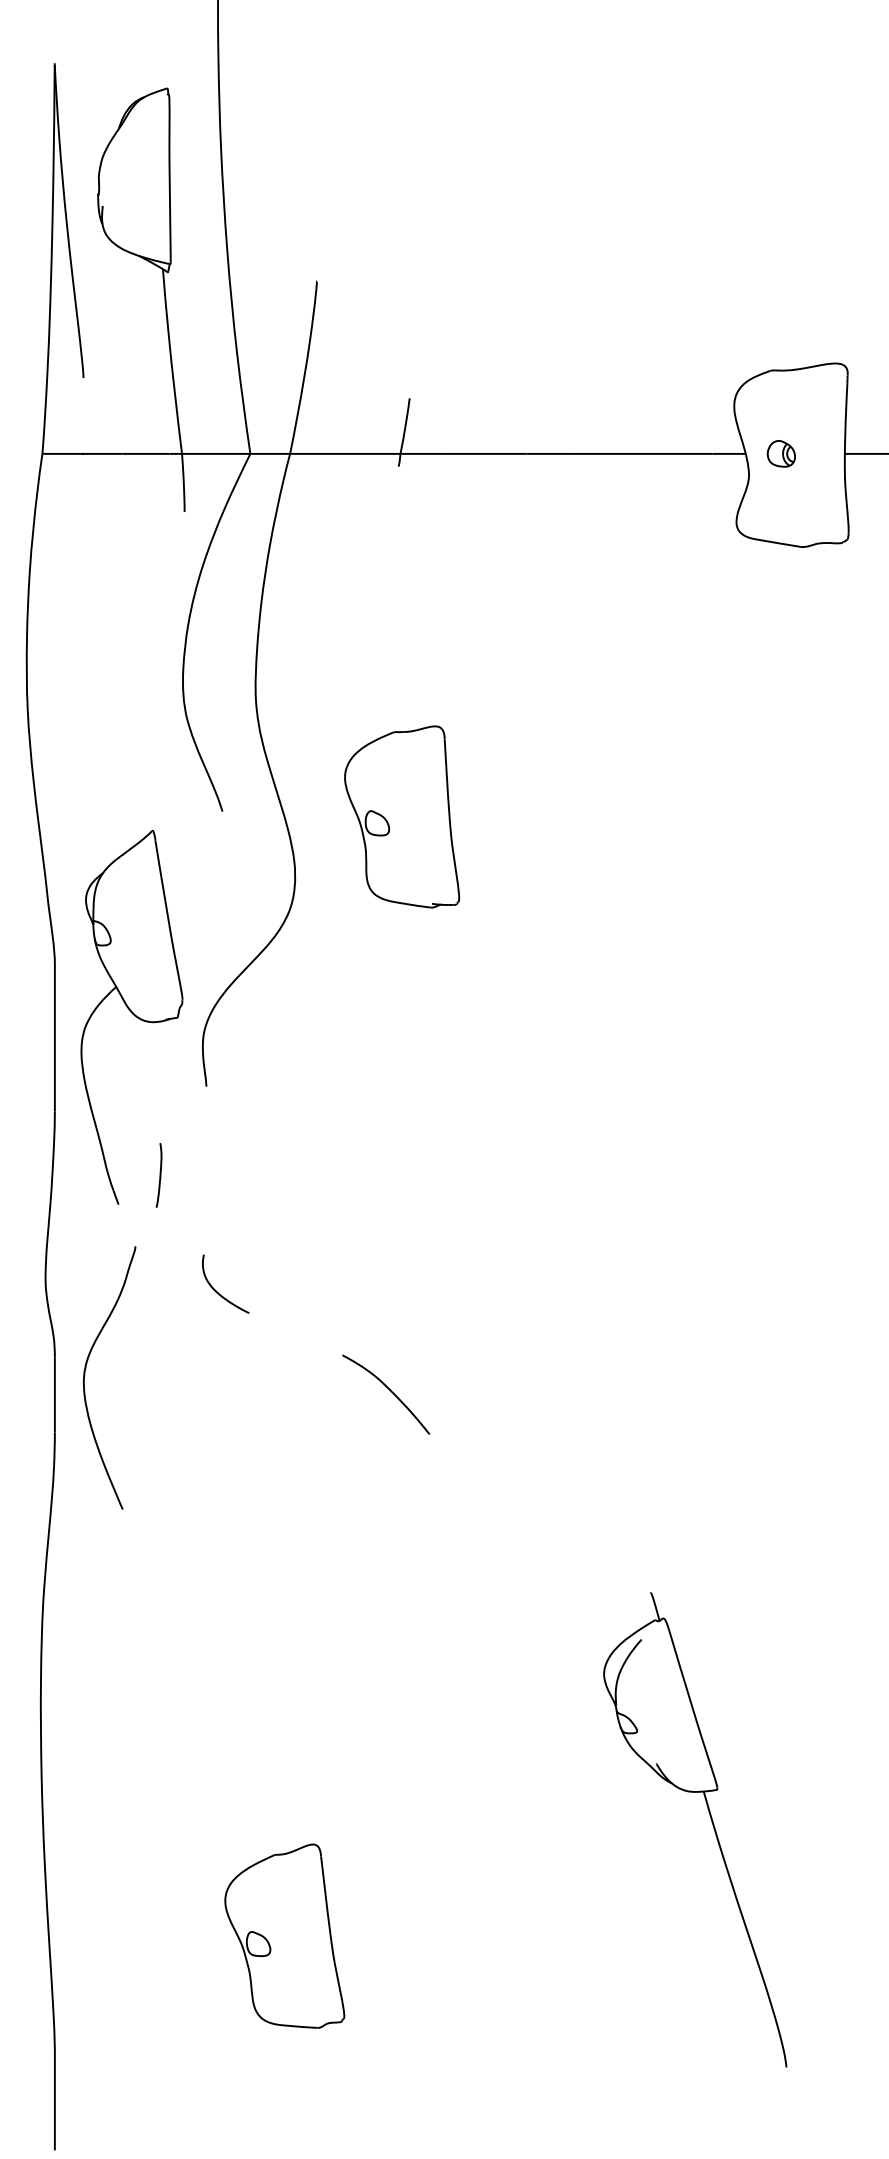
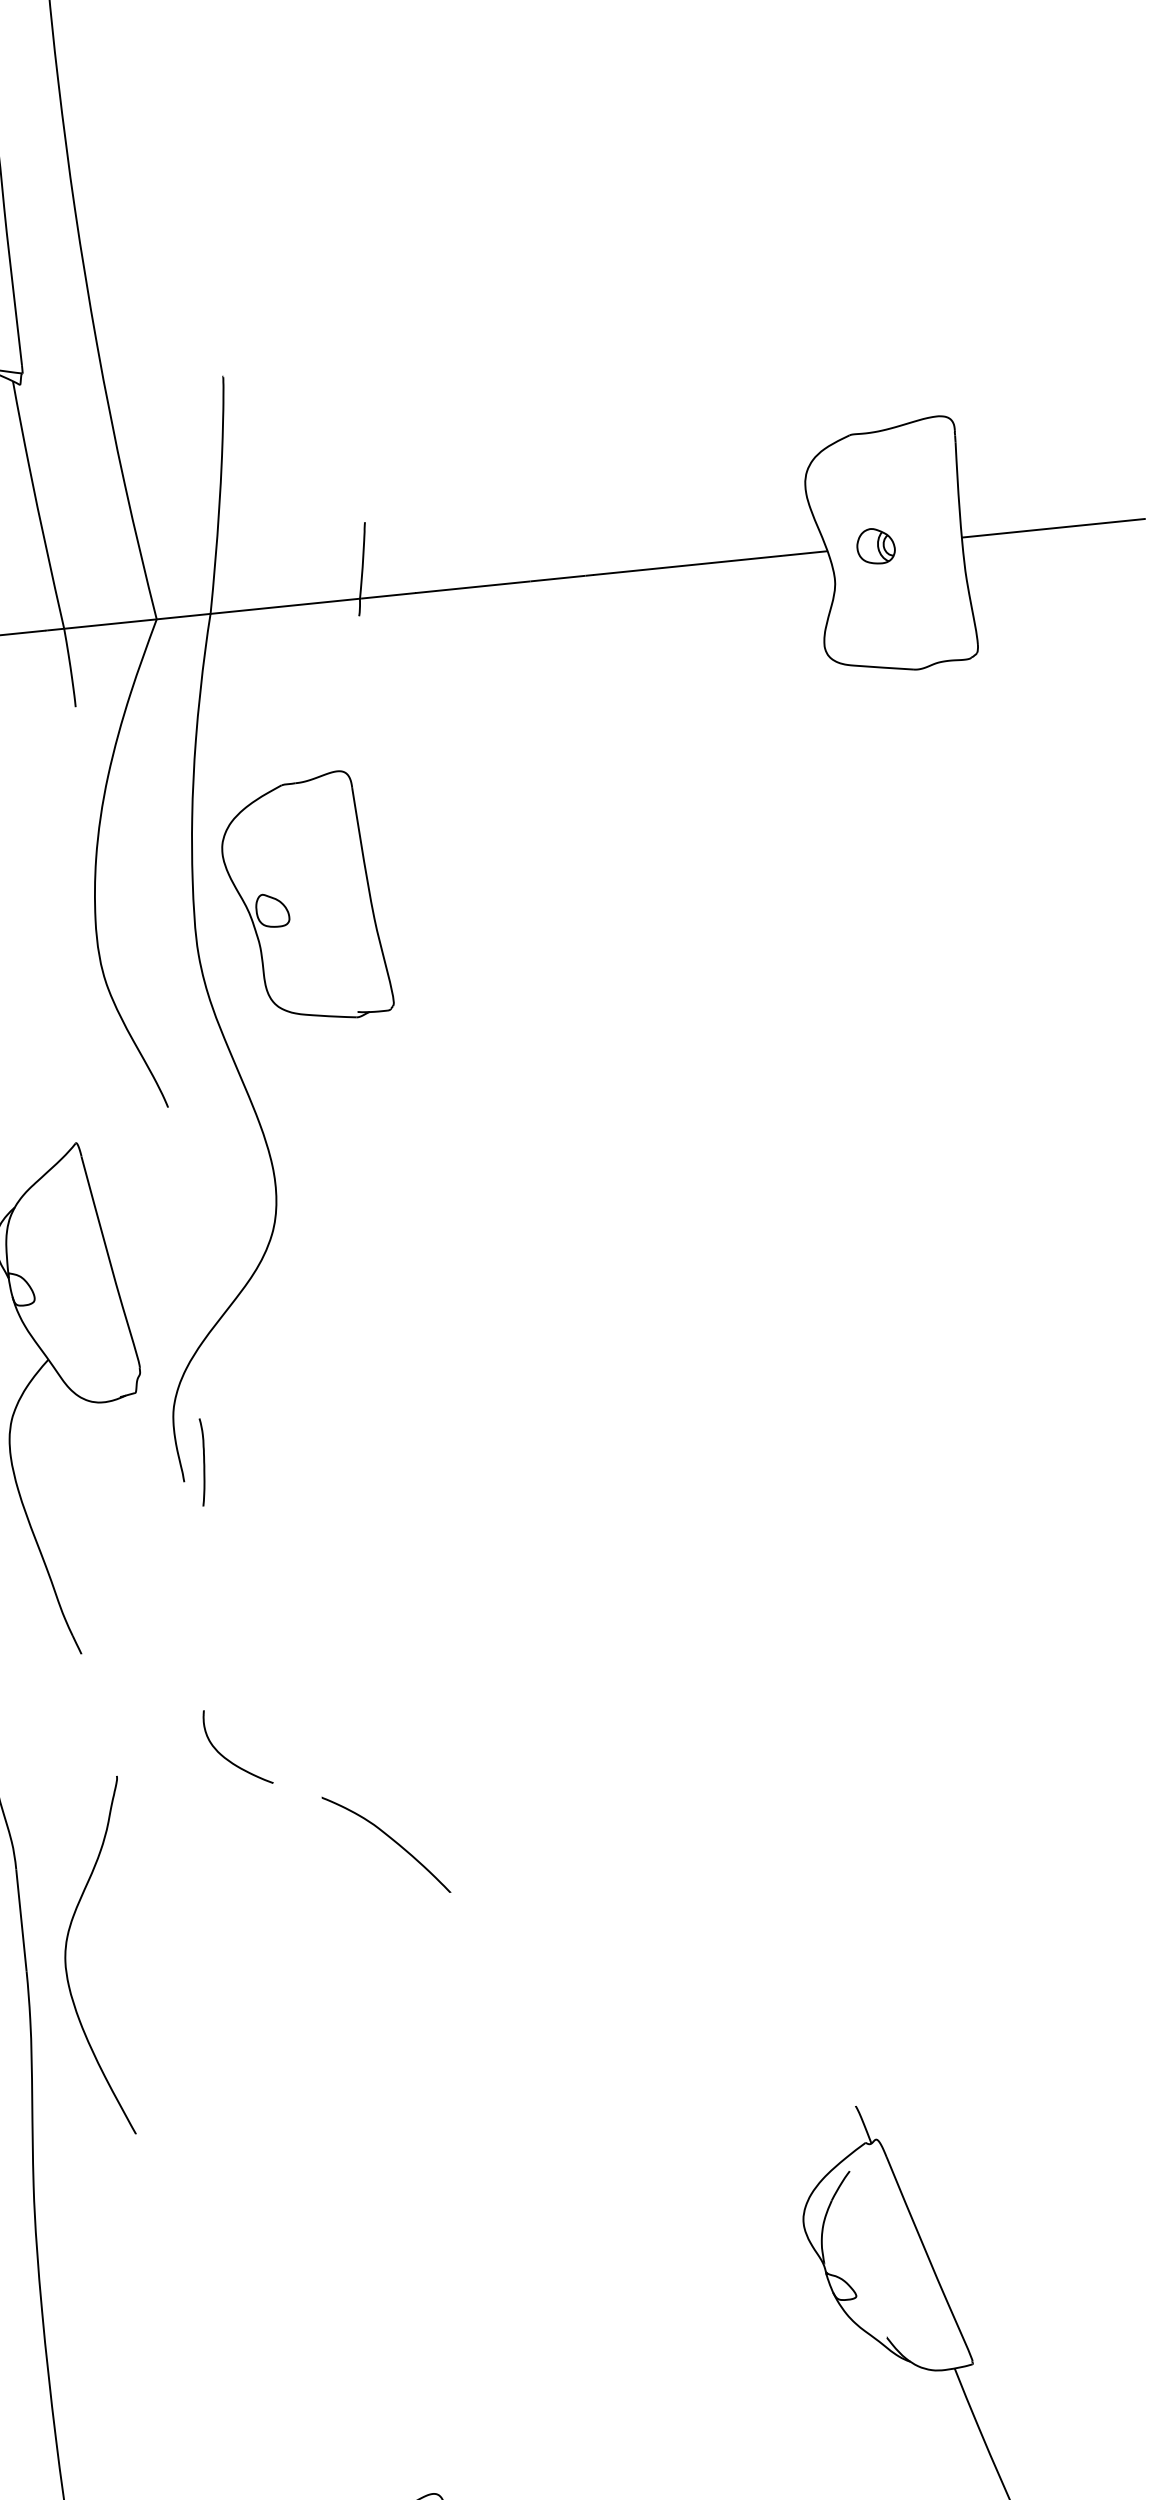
part: (402, 816) -> (305, 897), moved
curve: (159, 1175) -> (202, 1462), moved
curve: (85, 1375) -> (67, 1957), moved
curve: (389, 1390) -> (390, 1838), moved

